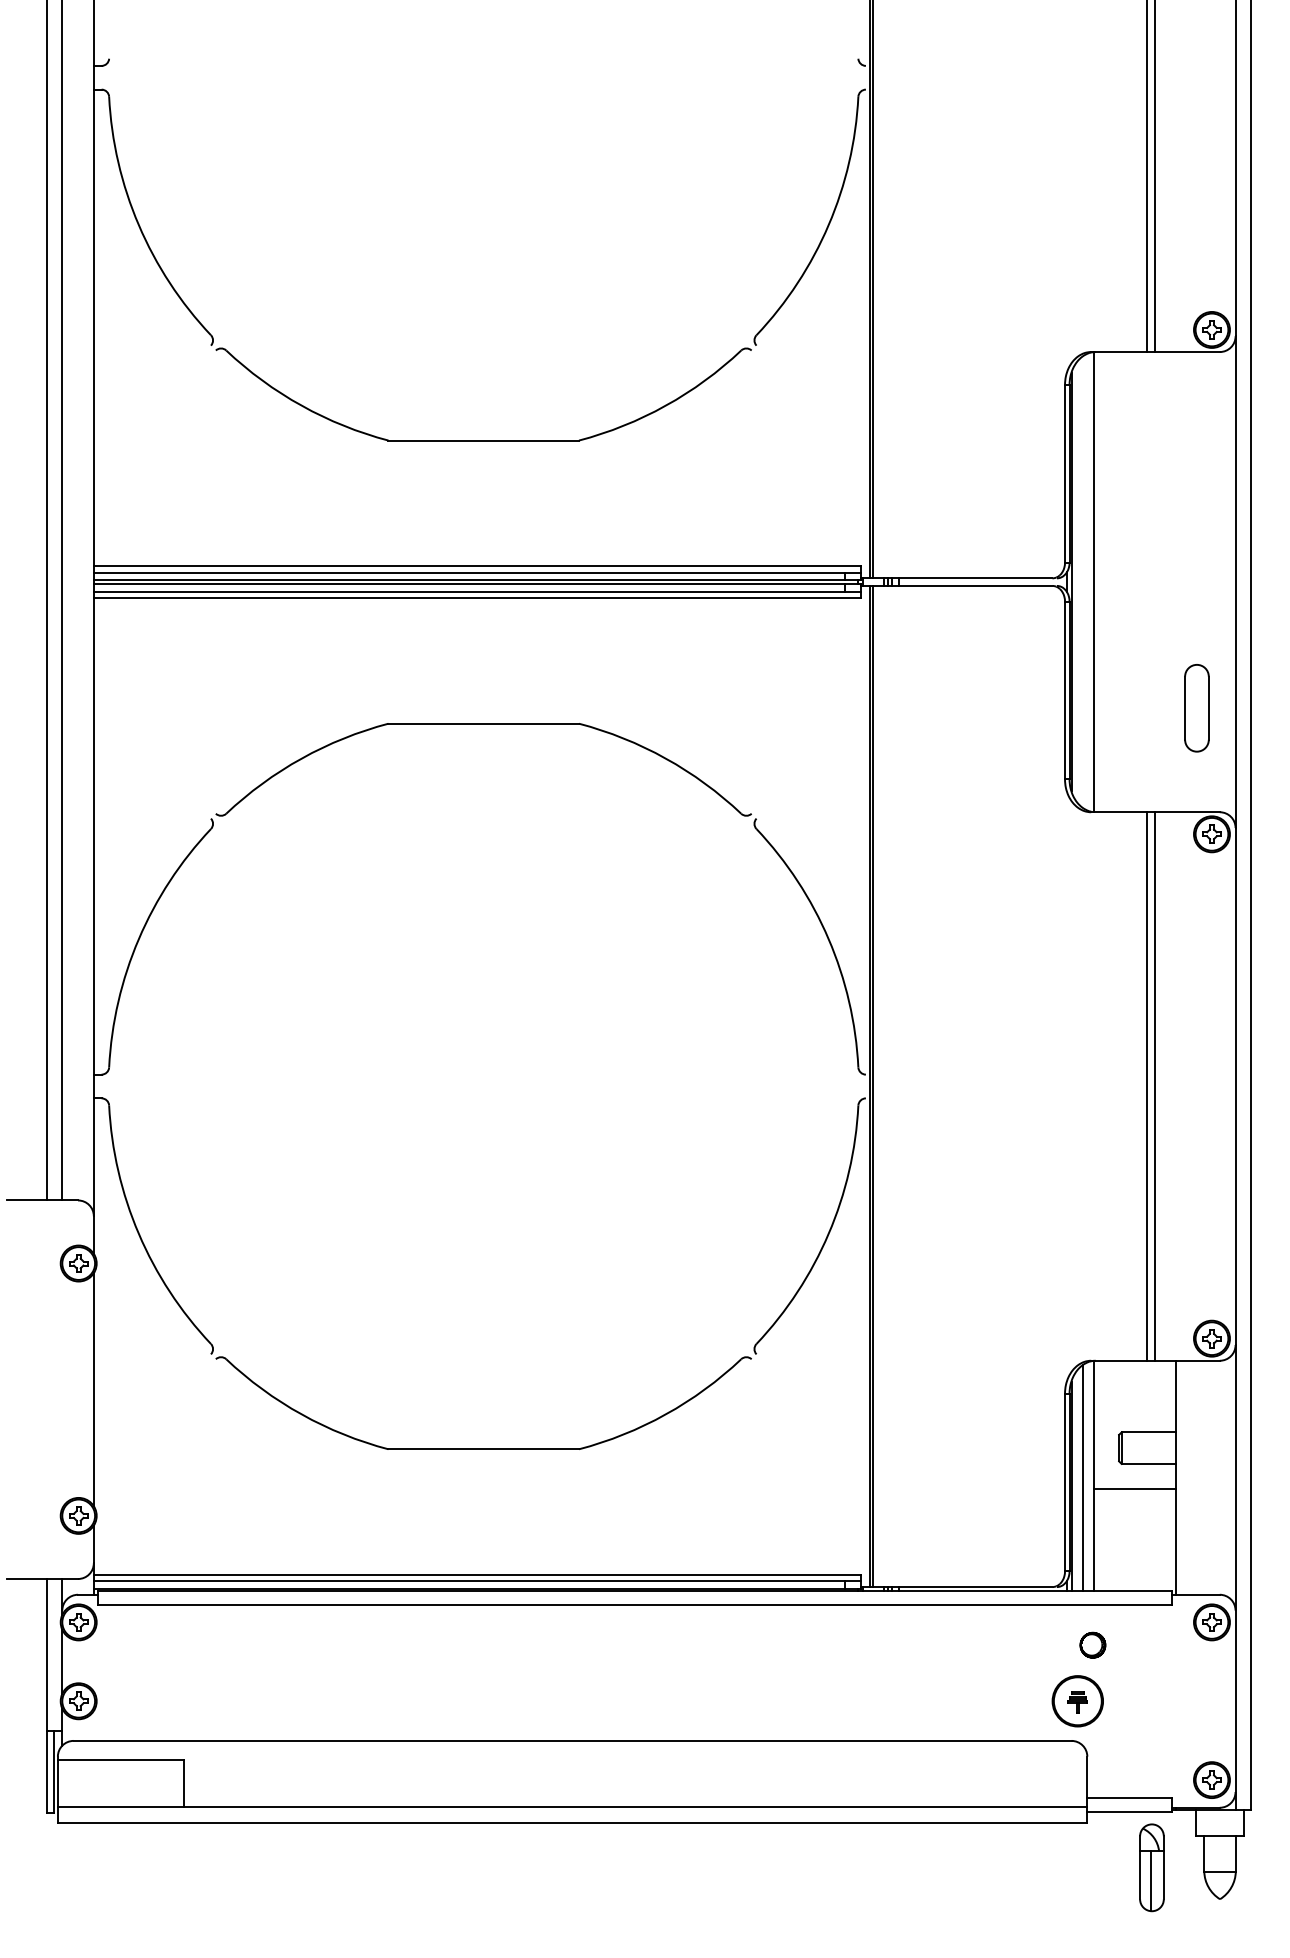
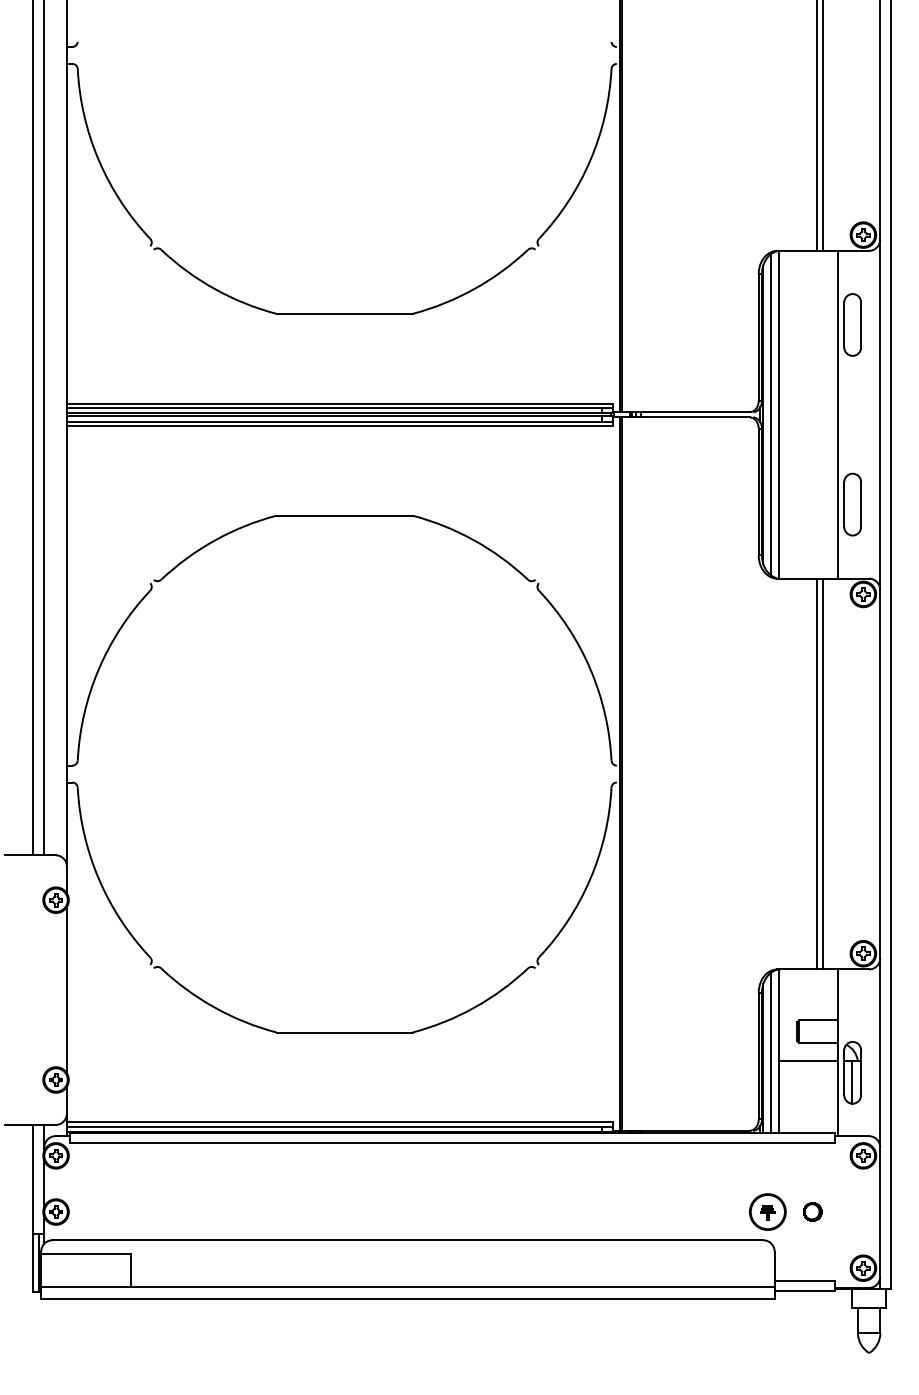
part: (1196, 455) -> (852, 324), added
line: (1082, 581) -> (771, 414), added
line: (1175, 582) -> (837, 415), added
part: (1092, 1644) -> (812, 1211), moved
part: (1151, 1867) -> (852, 1072), moved

